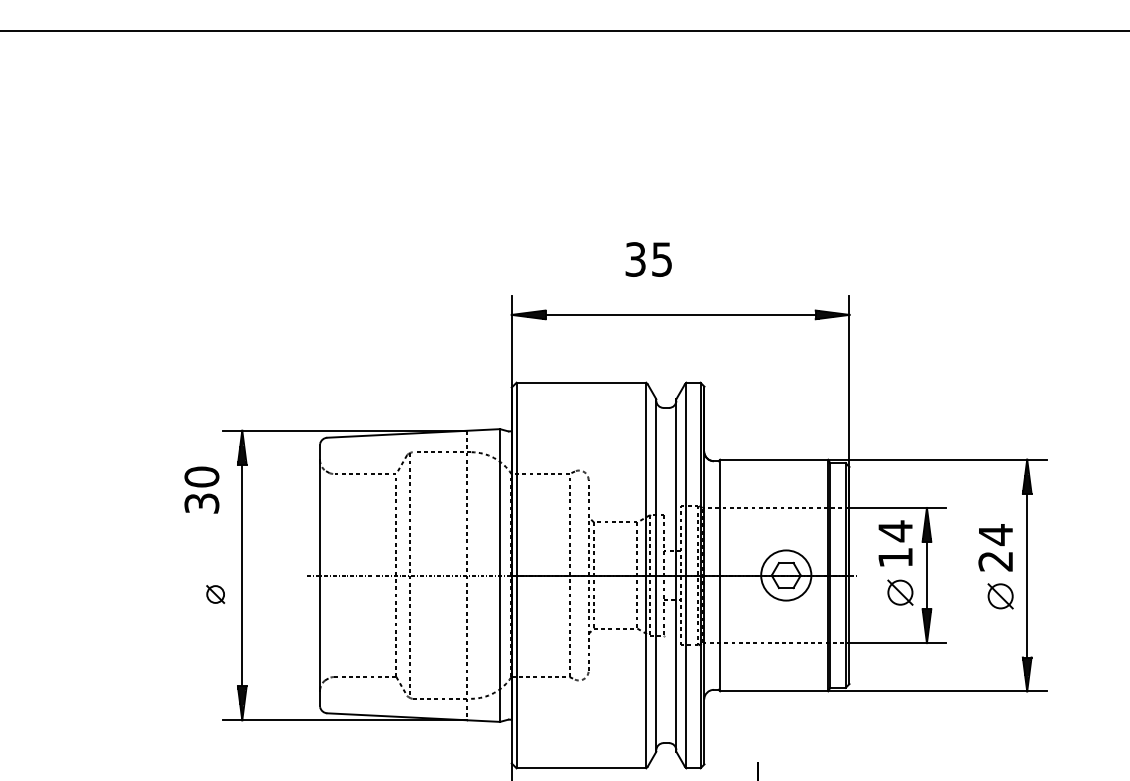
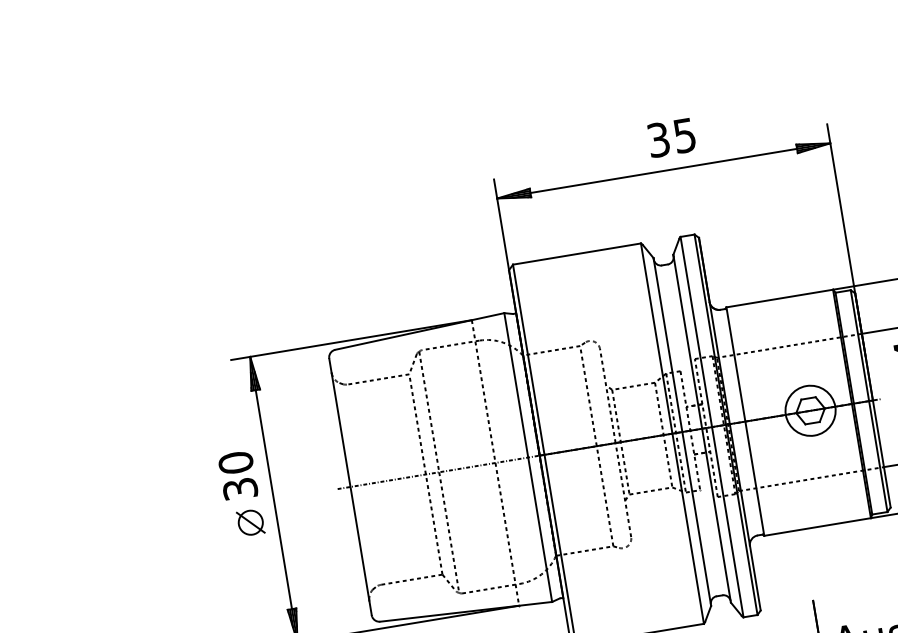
text: (648, 259) -> (671, 137), moved
text: (201, 489) -> (237, 475), moved
part: (215, 594) -> (250, 522), size x1.43

